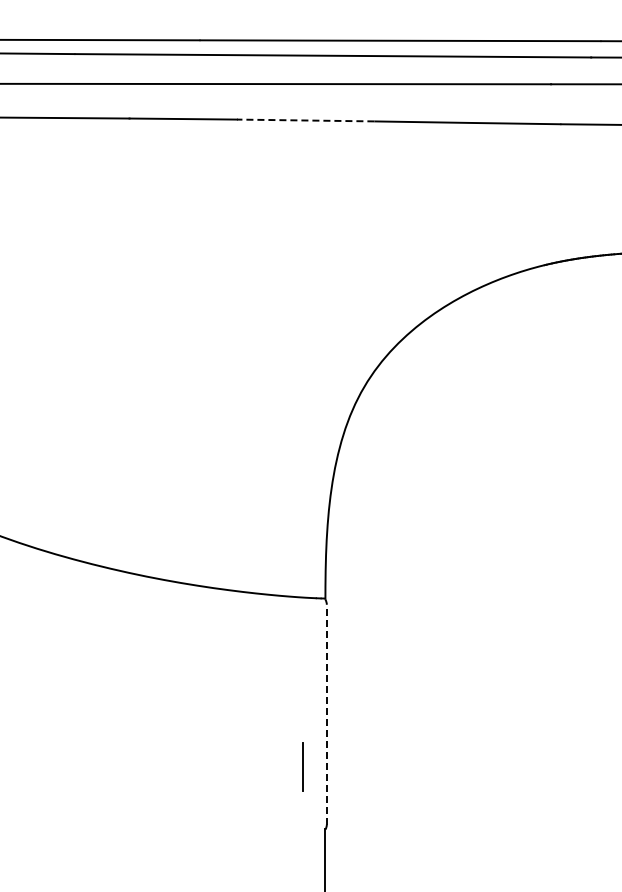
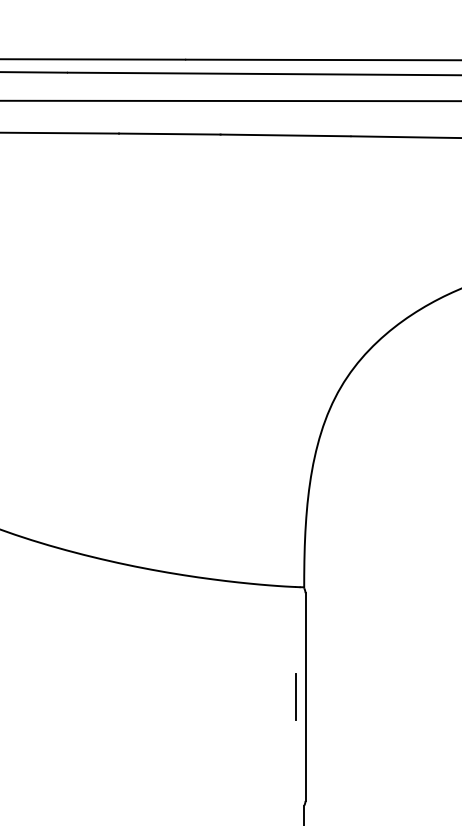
line: (305, 120) -> (285, 135), dashed -> solid
line: (326, 714) -> (305, 696), dashed -> solid
line: (302, 766) -> (295, 696), moved

